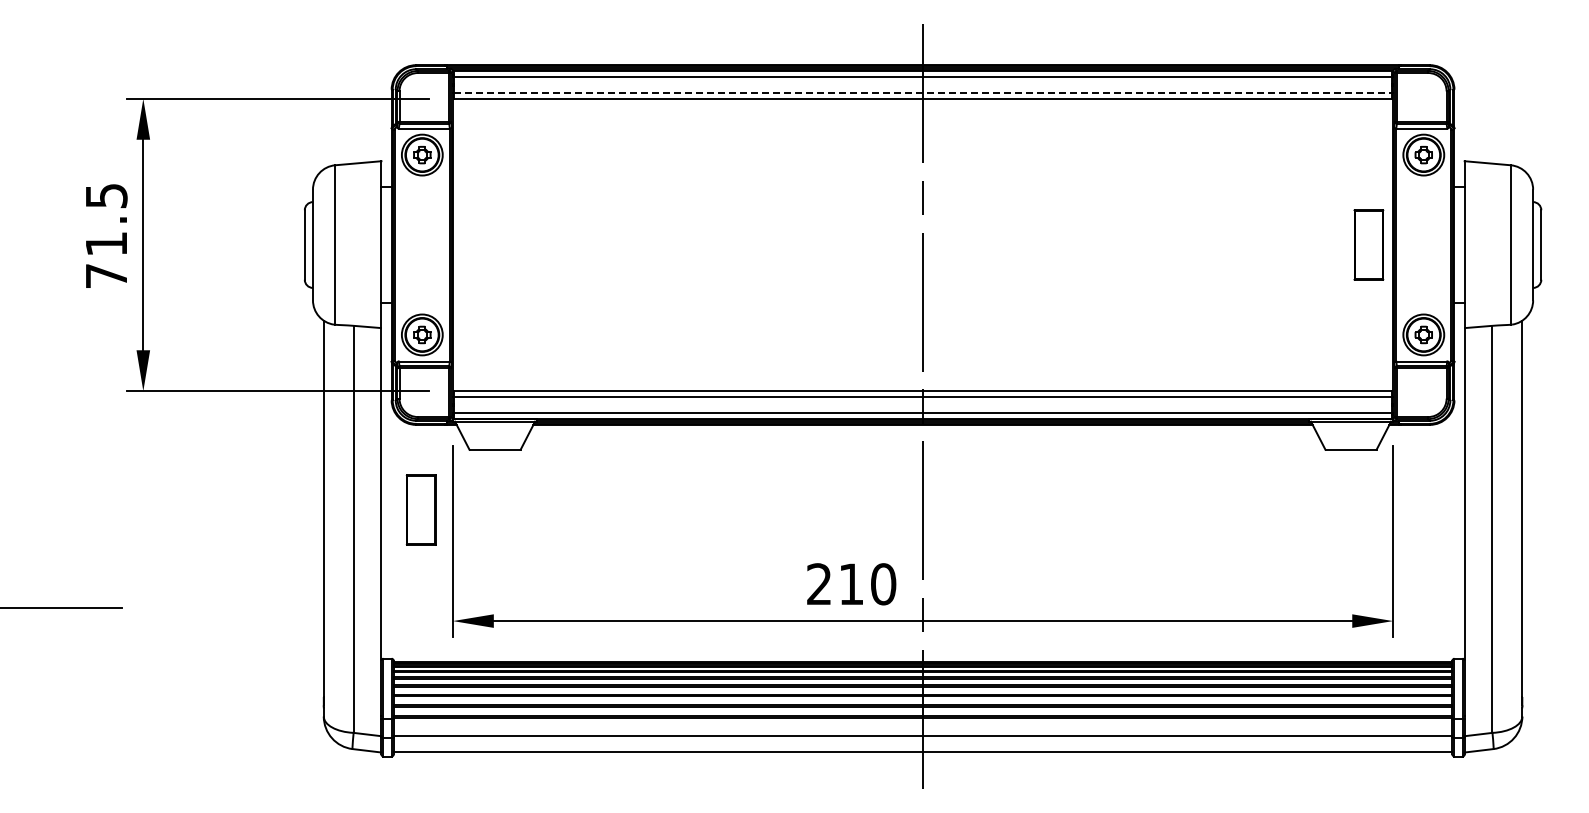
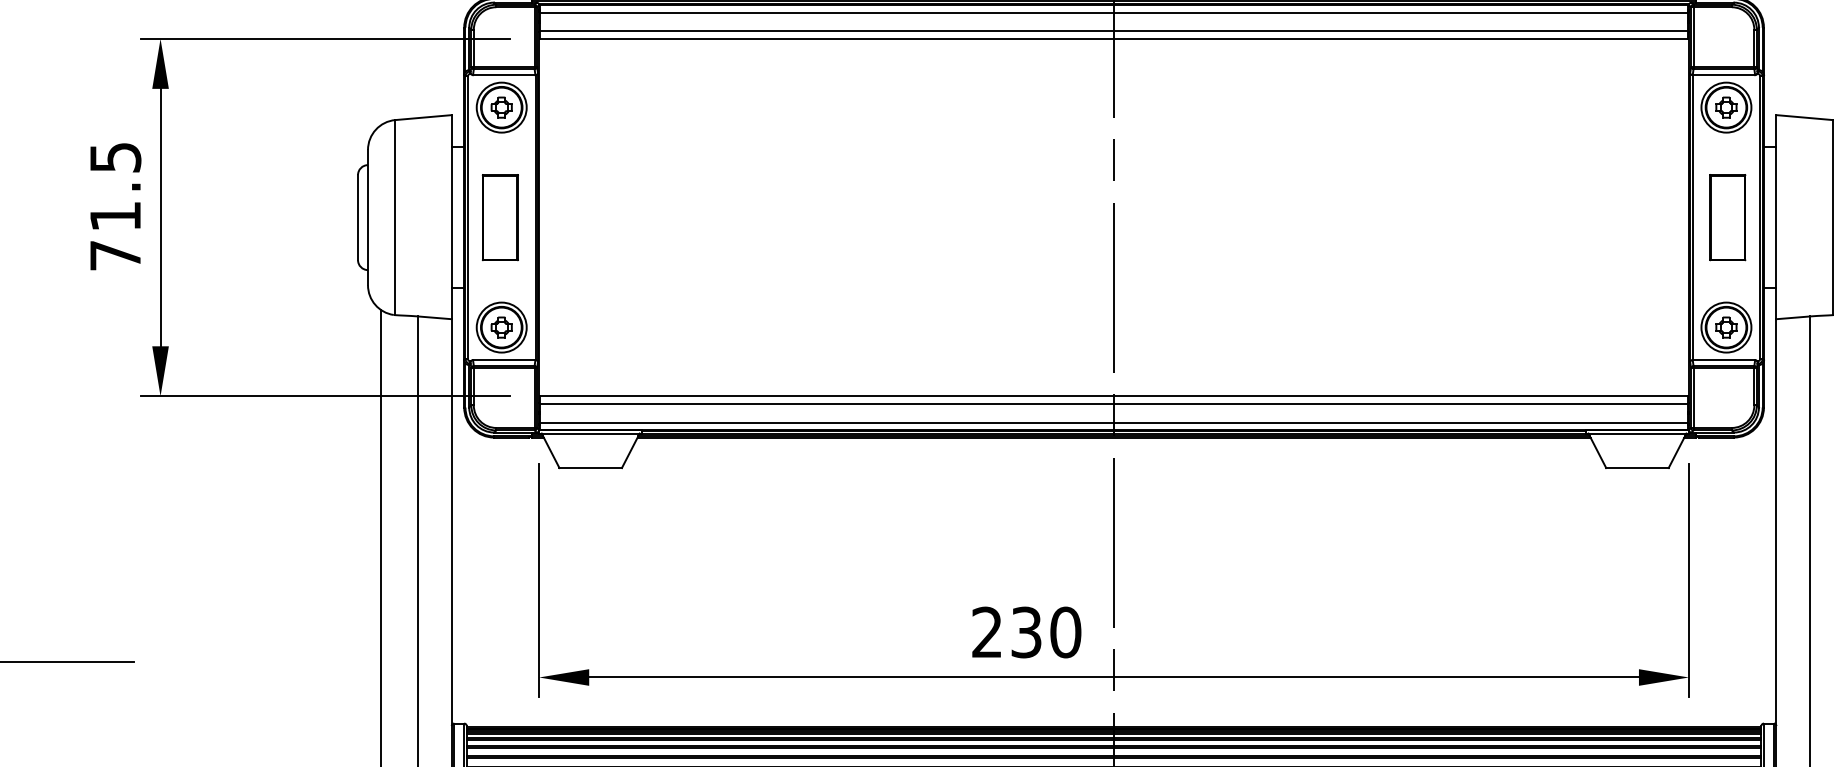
line: (923, 92) -> (1114, 31), dashed -> solid
part: (1368, 244) -> (1727, 216), moved
part: (420, 509) -> (499, 216), moved
text: (851, 584) -> (1026, 632), 210 -> 230

